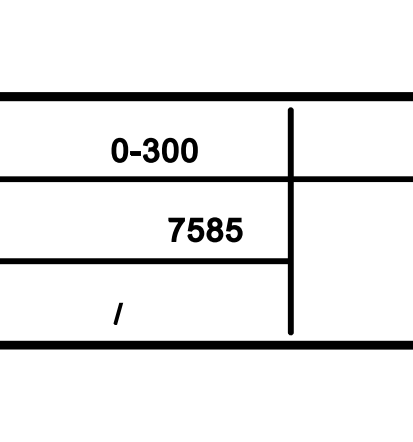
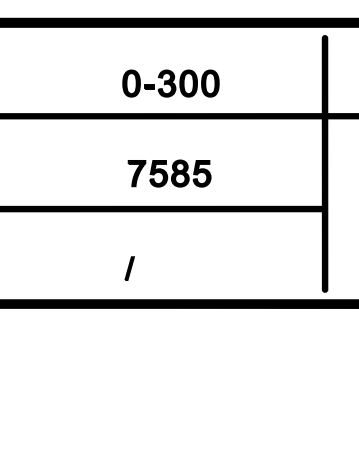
part: (205, 229) -> (169, 173), moved

